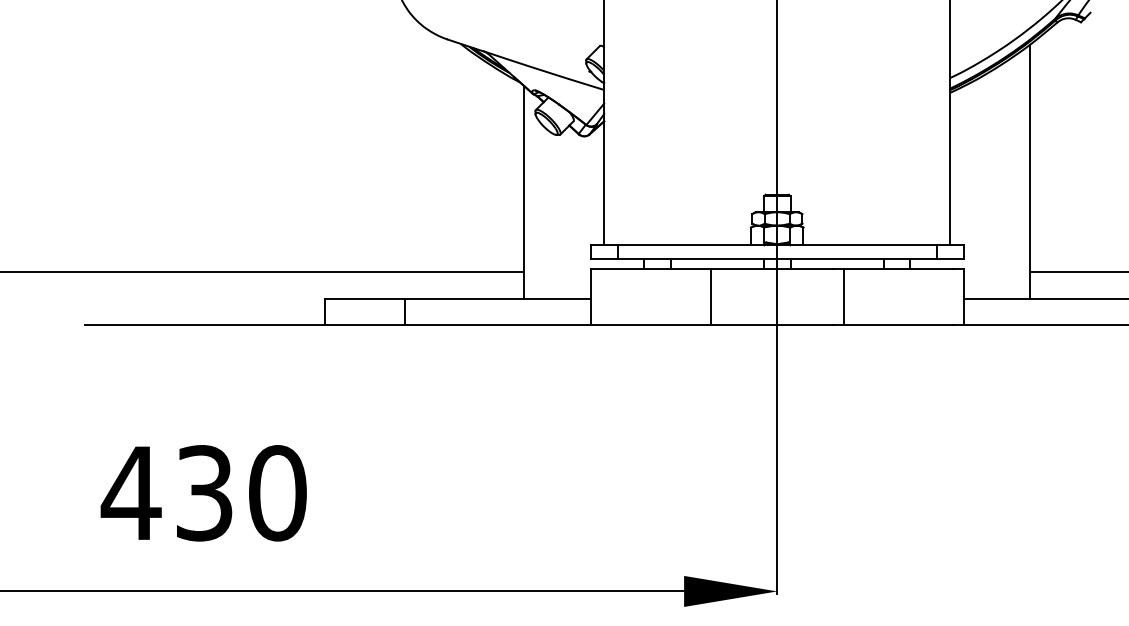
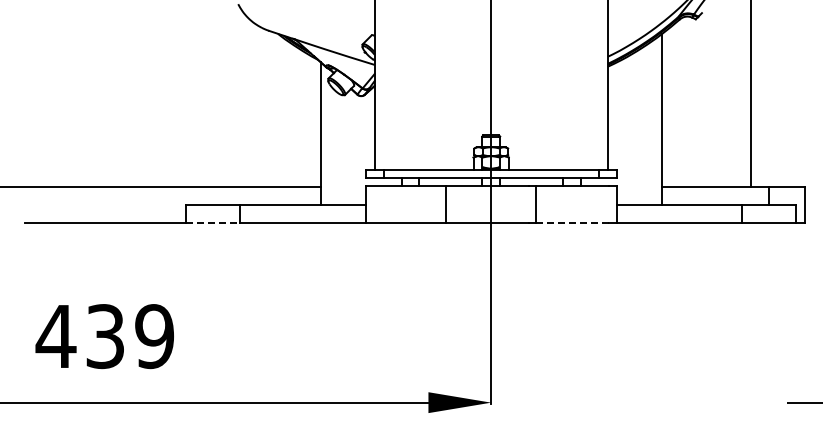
line: (364, 325) -> (213, 223), solid -> dashed
line: (897, 325) -> (572, 223), solid -> dashed
text: (277, 493) -> (154, 336), 430 -> 439

